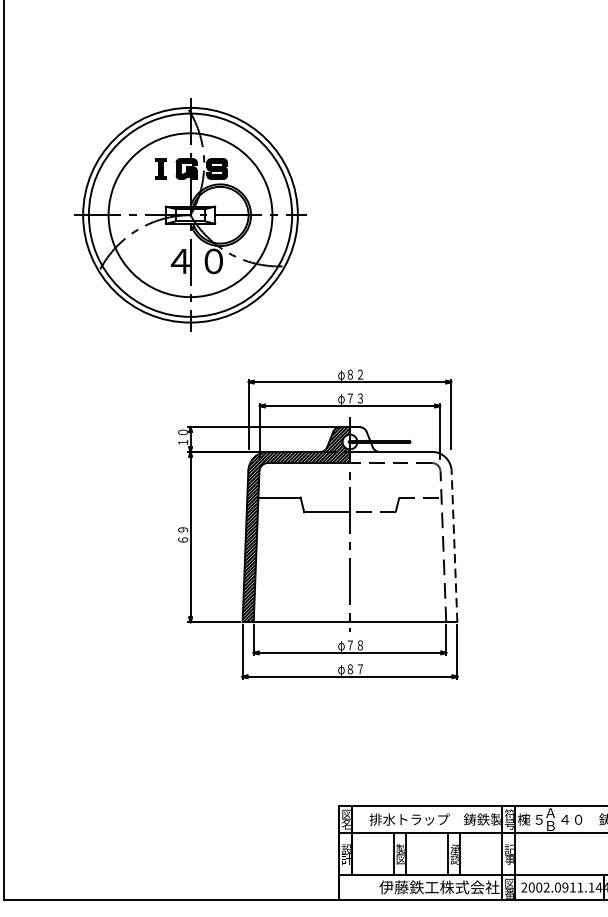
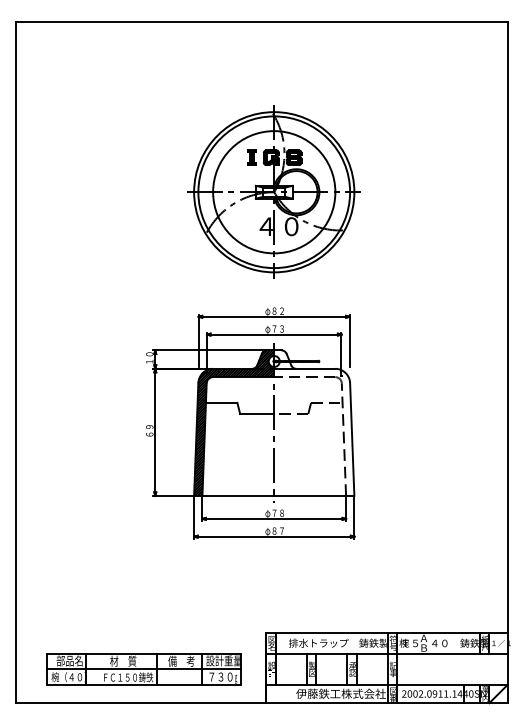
part: (189, 214) -> (273, 191), moved
line: (454, 546) -> (352, 439), dashed -> solid
part: (174, 854) -> (143, 669), added

